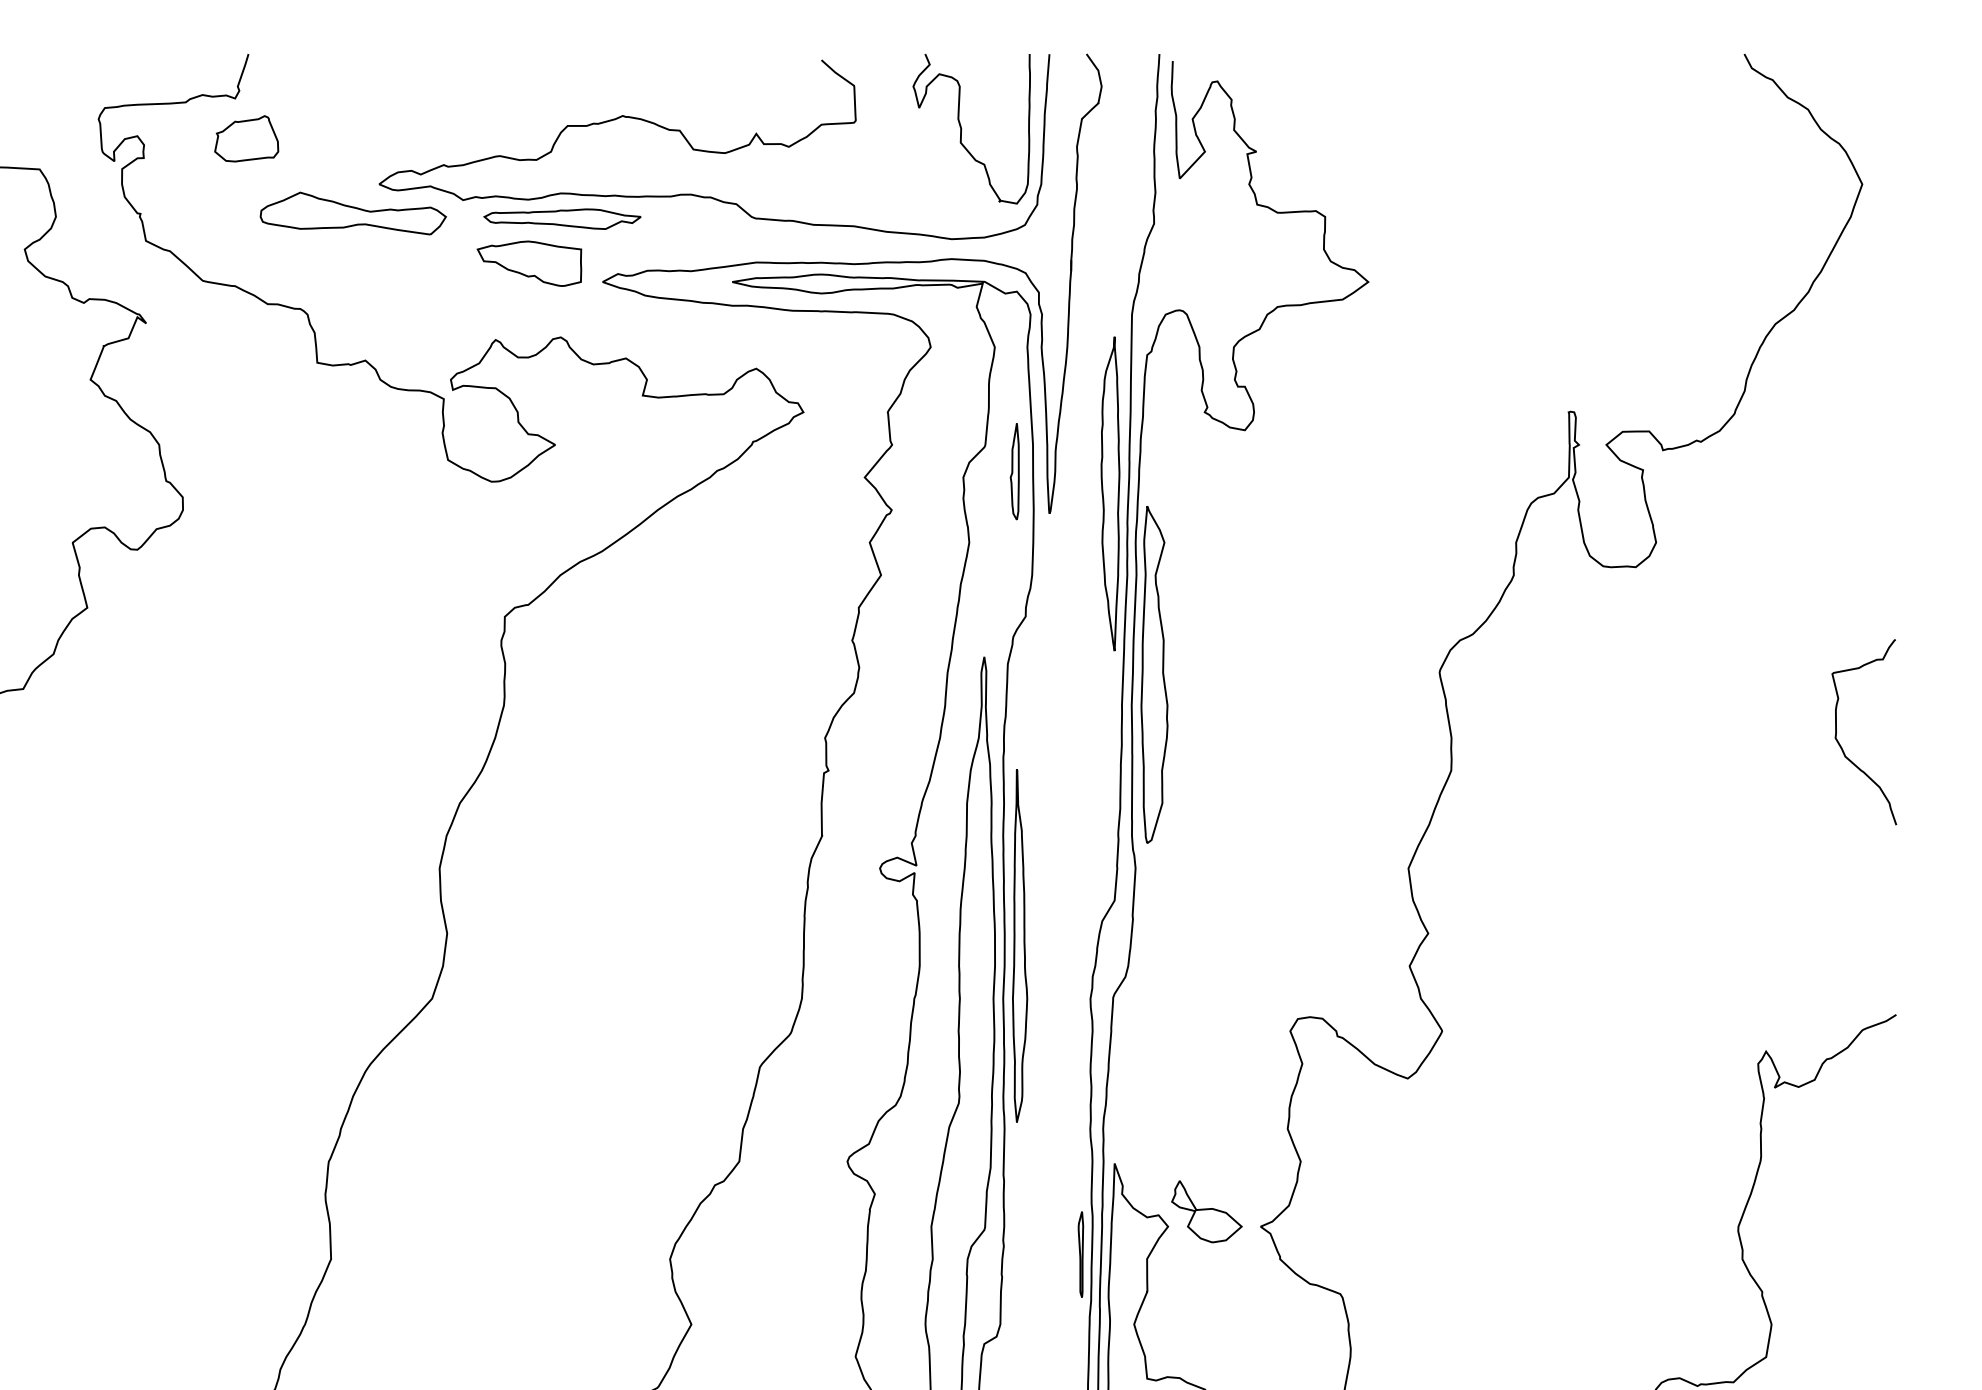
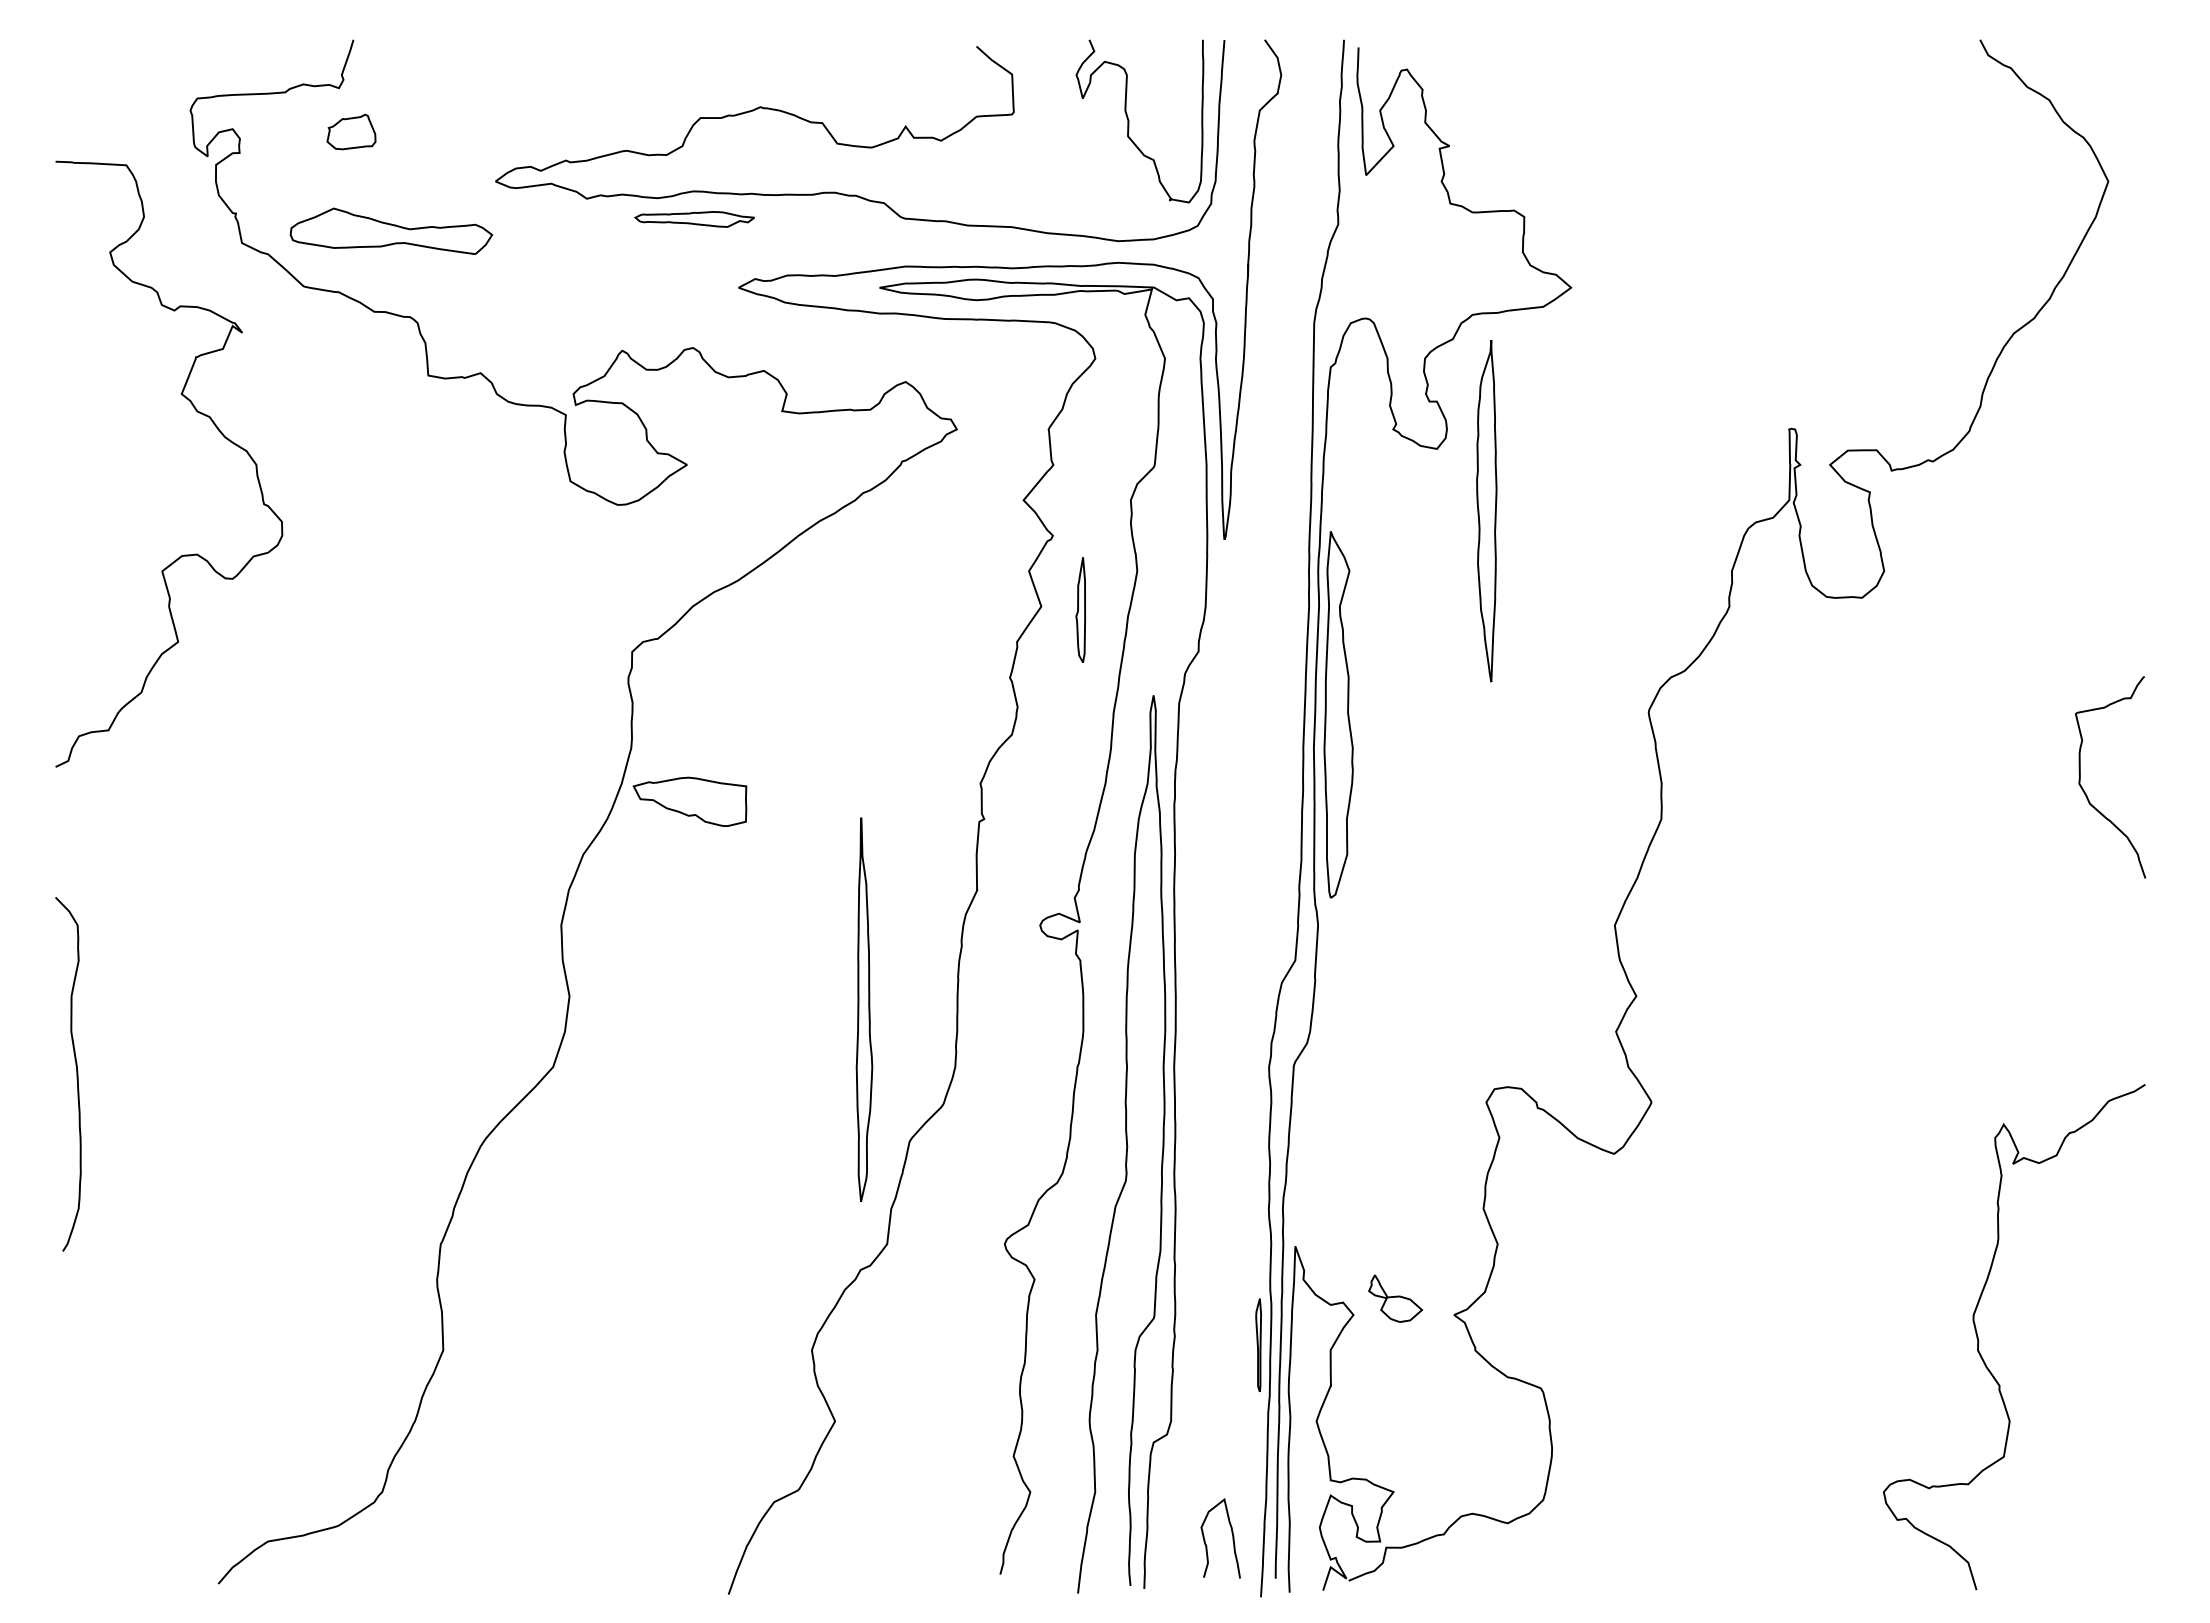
part: (246, 138) -> (351, 131), size x0.7
part: (353, 212) -> (391, 230), moved
part: (562, 219) -> (694, 219), size x0.7
part: (529, 263) -> (689, 801), moved
part: (1014, 471) -> (1080, 609), moved
part: (1110, 494) -> (1486, 511), moved
part: (1020, 945) -> (864, 1009), moved
part: (1206, 1211) -> (1395, 1298), size x0.7

